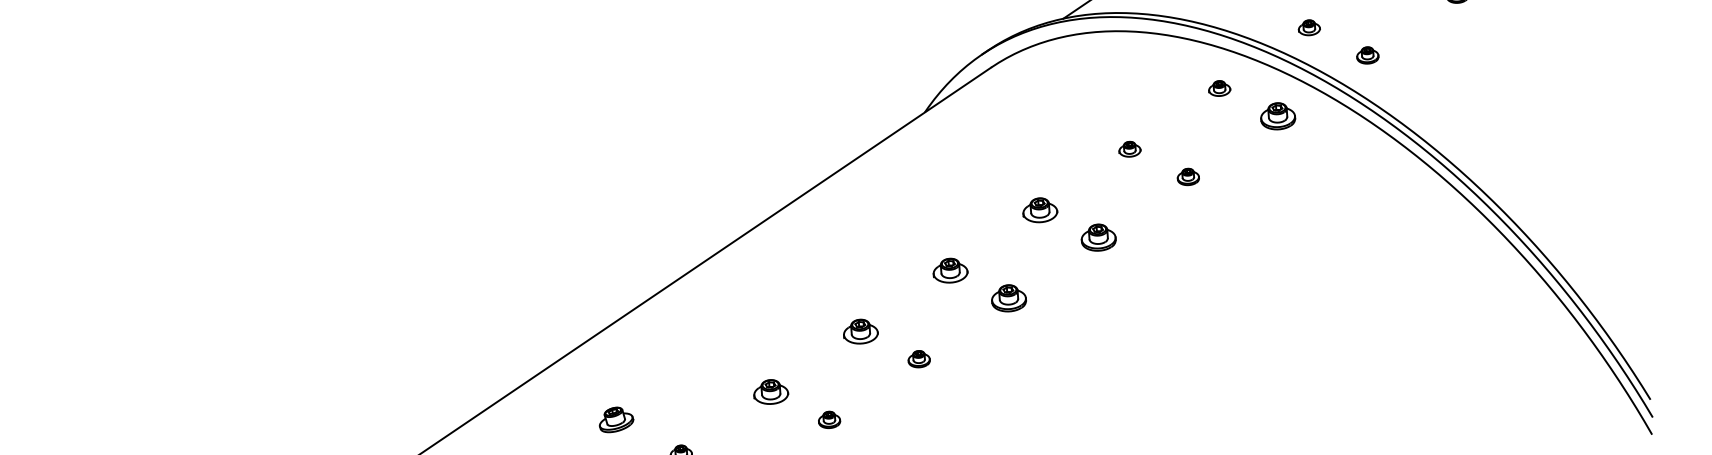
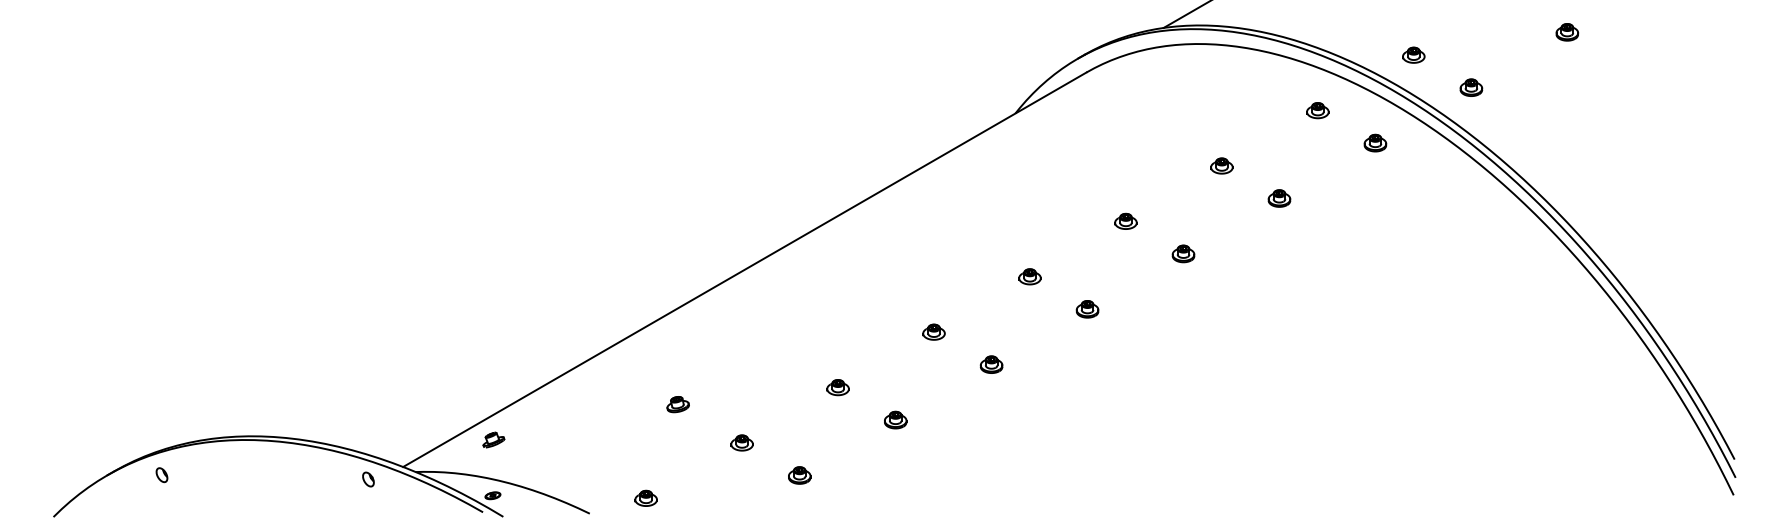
part: (1278, 115) -> (1375, 142), size x0.62
part: (1039, 209) -> (1125, 220), size x0.62
part: (1098, 237) -> (1183, 253), size x0.62
part: (949, 270) -> (1029, 276), size x0.62
part: (1008, 298) -> (1087, 309), size x0.62
part: (860, 330) -> (933, 331), size x0.62
part: (770, 392) -> (837, 387), size x0.62
part: (615, 419) -> (677, 404), size x0.62

